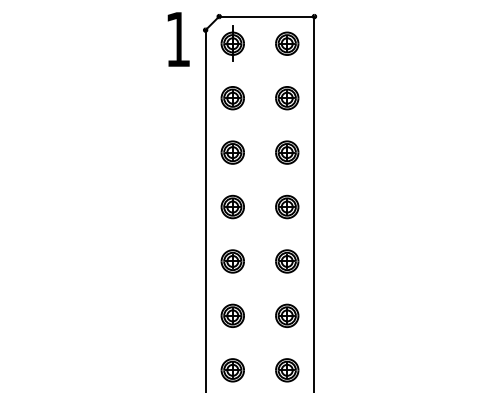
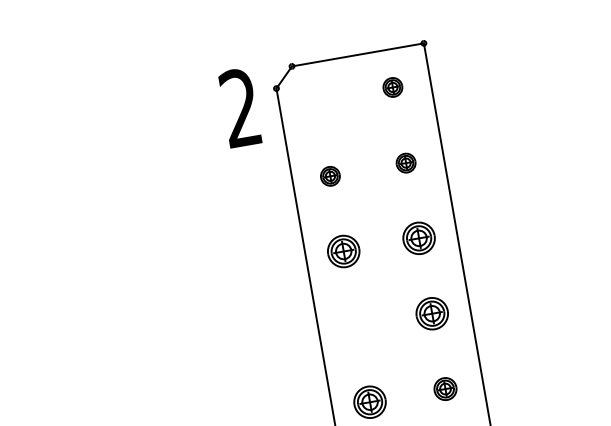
text: (177, 38) -> (239, 106), 1 -> 2
part: (232, 43) -> (316, 100), removed
part: (287, 43) -> (393, 87), size x0.6
part: (232, 98) -> (330, 176), size x0.6
part: (287, 98) -> (406, 163), size x0.6
part: (232, 206) -> (356, 326), removed
part: (287, 261) -> (445, 389), size x0.7

